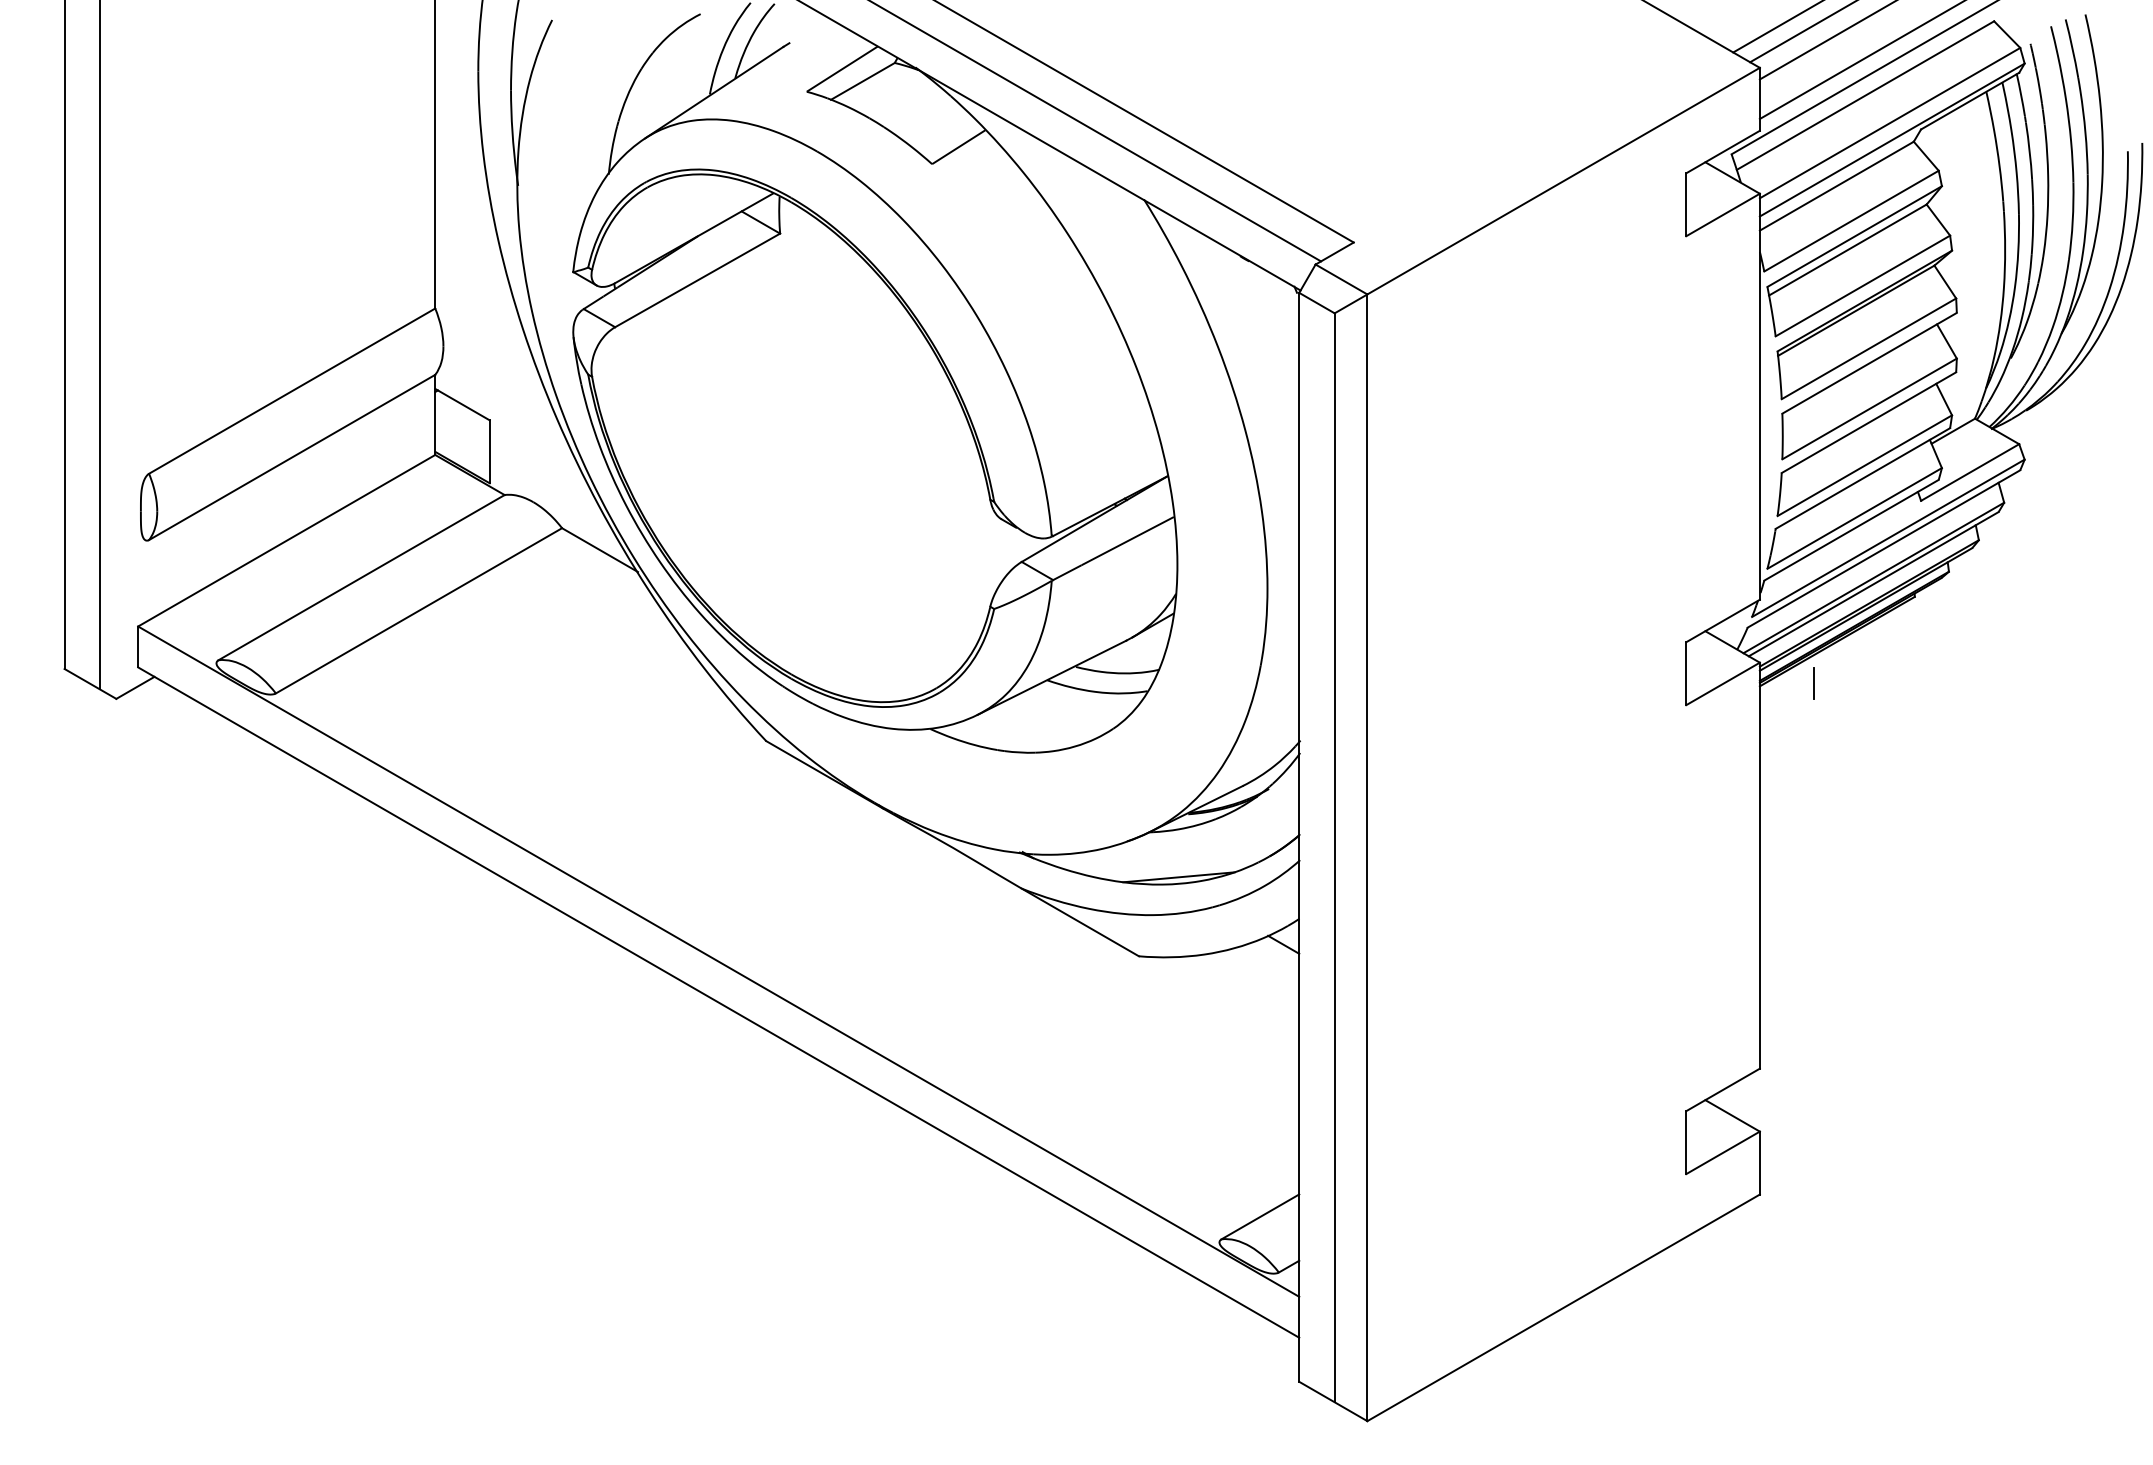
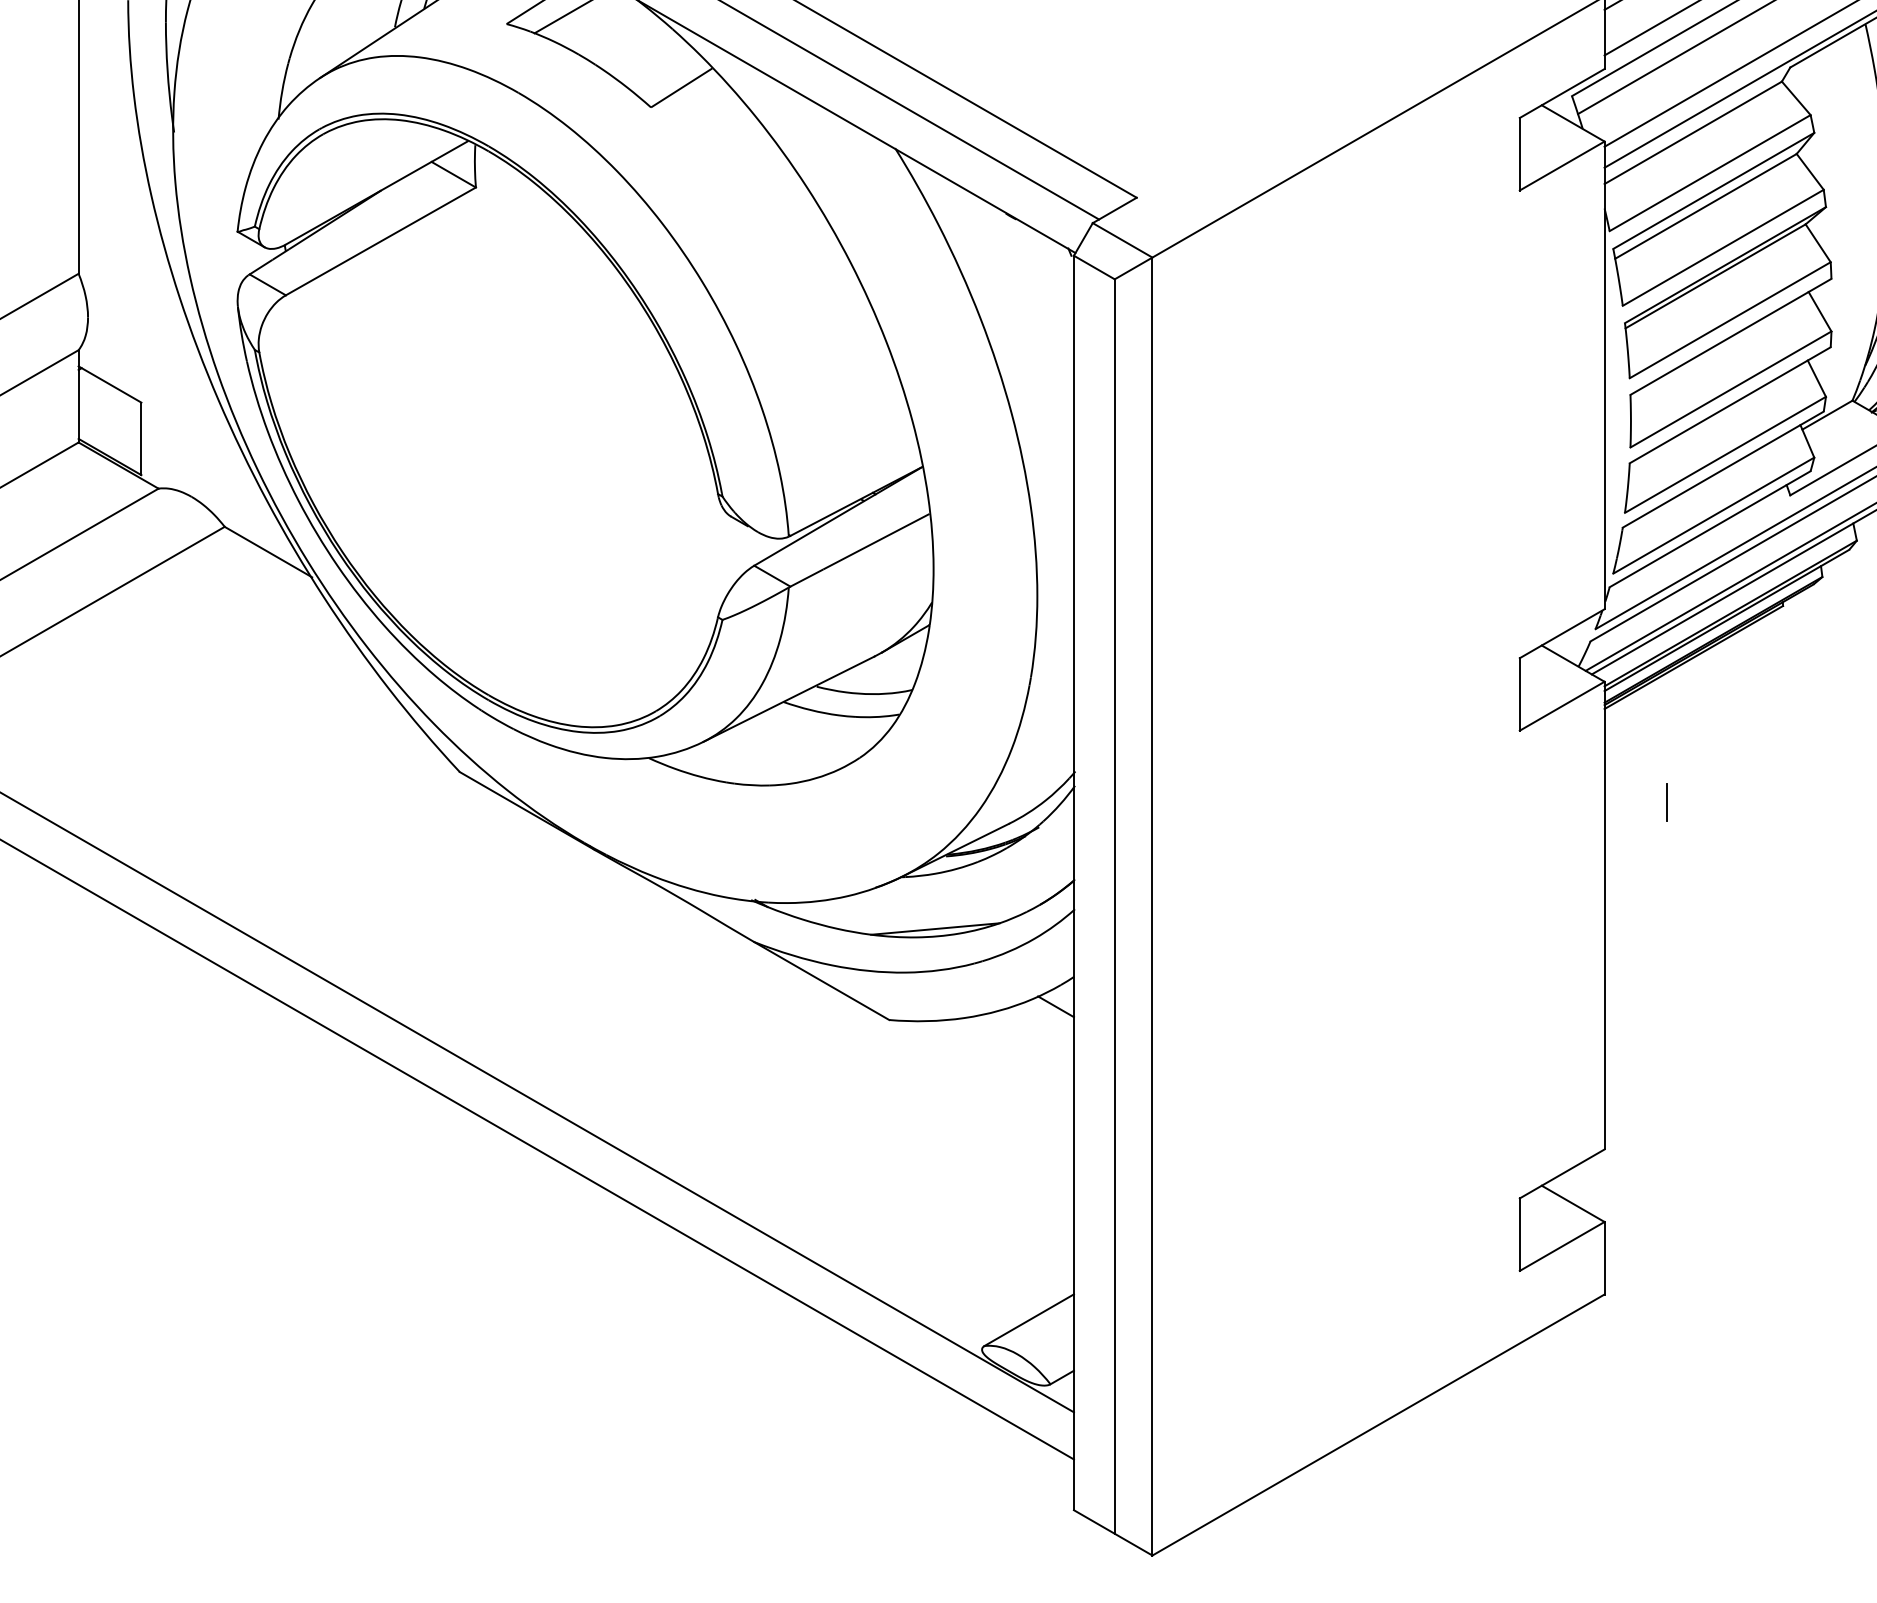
line: (1813, 683) -> (1666, 802), moved

